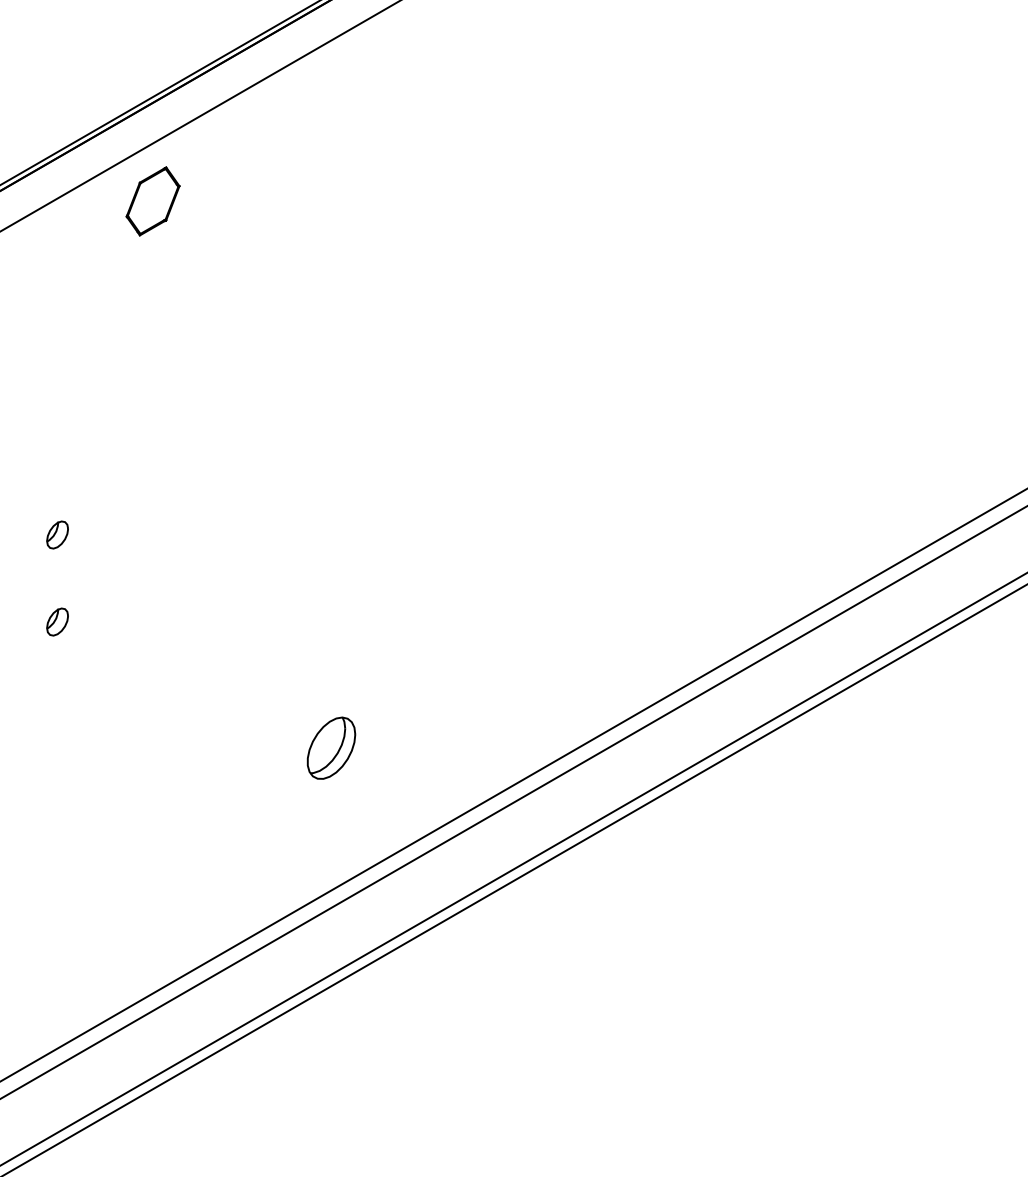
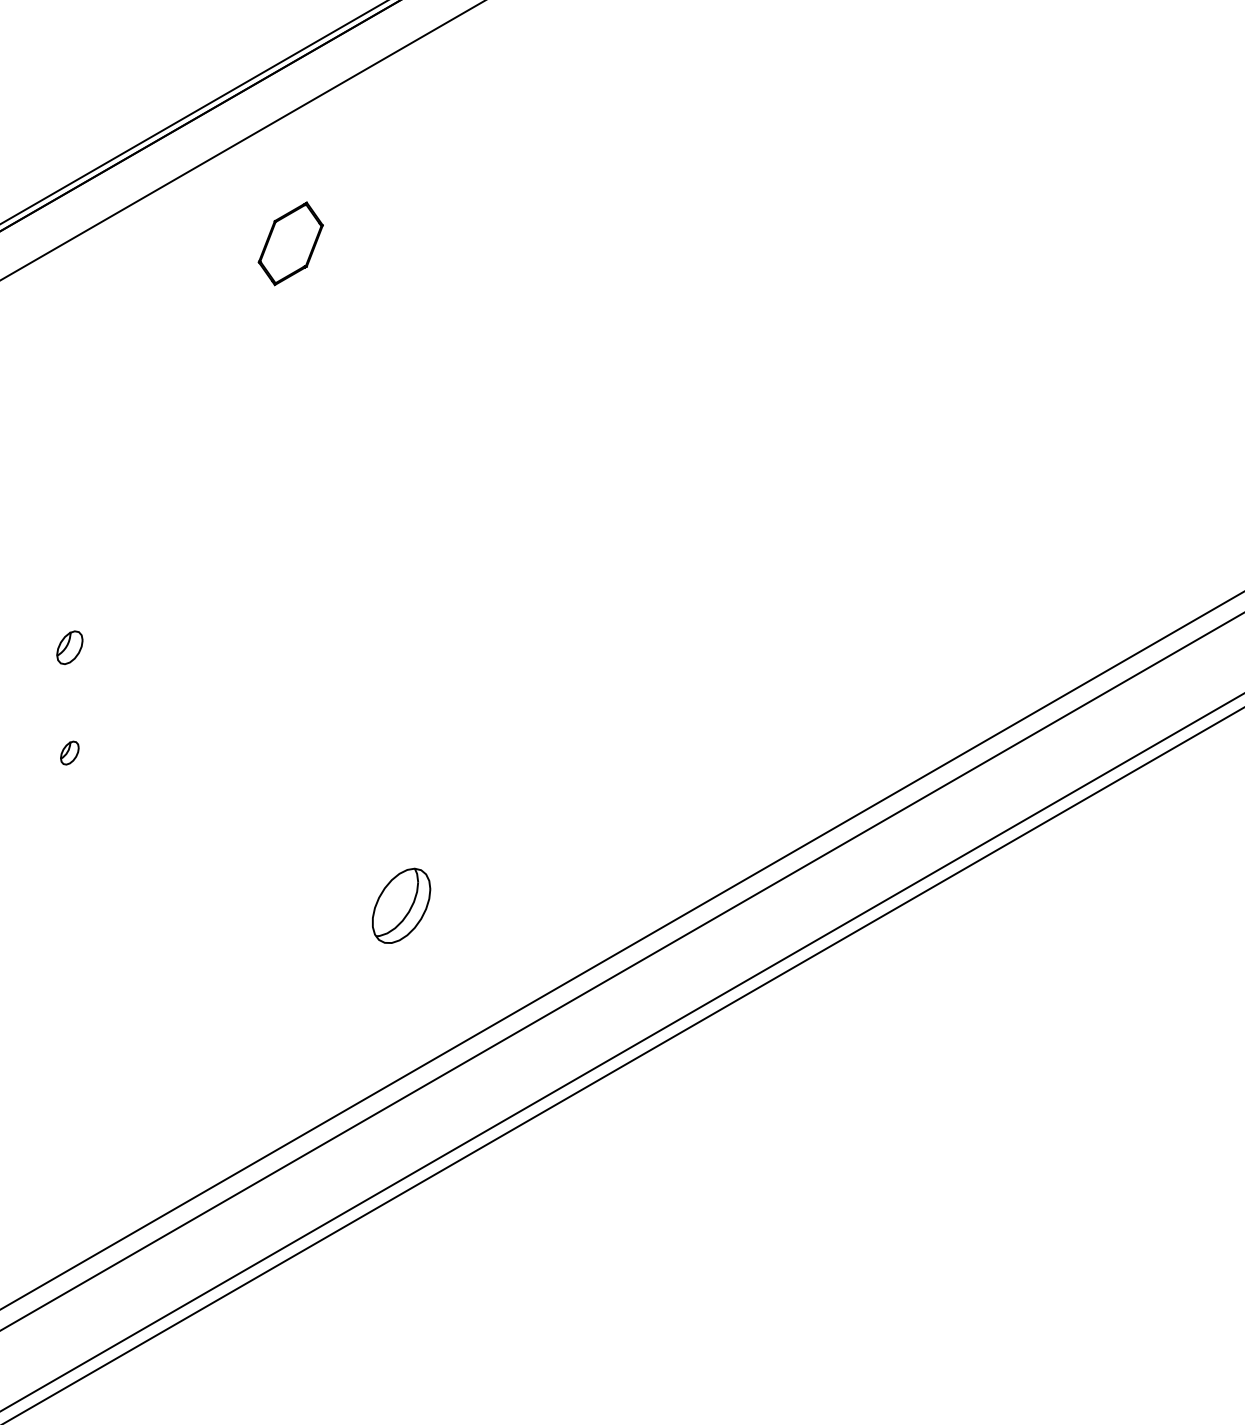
part: (152, 201) -> (290, 243), moved
part: (57, 621) -> (69, 752), size x0.7

